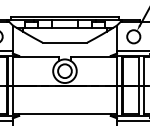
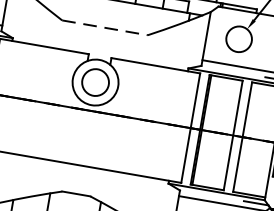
line: (65, 42) -> (106, 27), solid -> dashed

